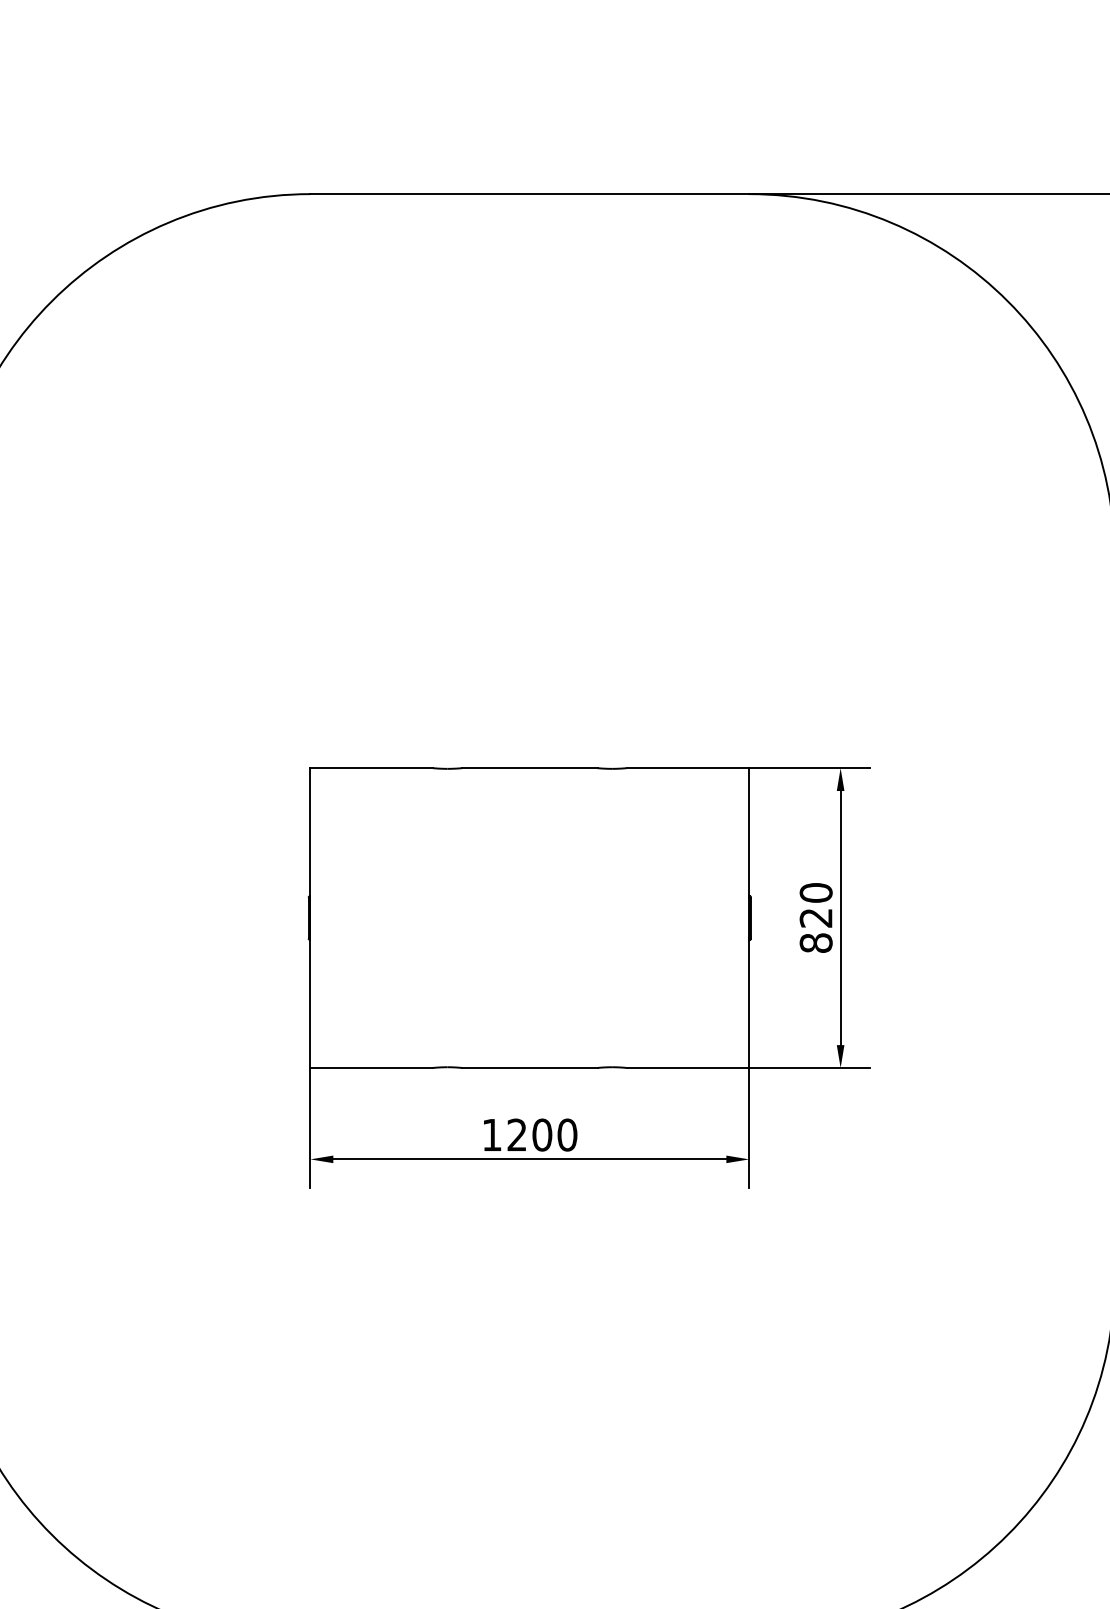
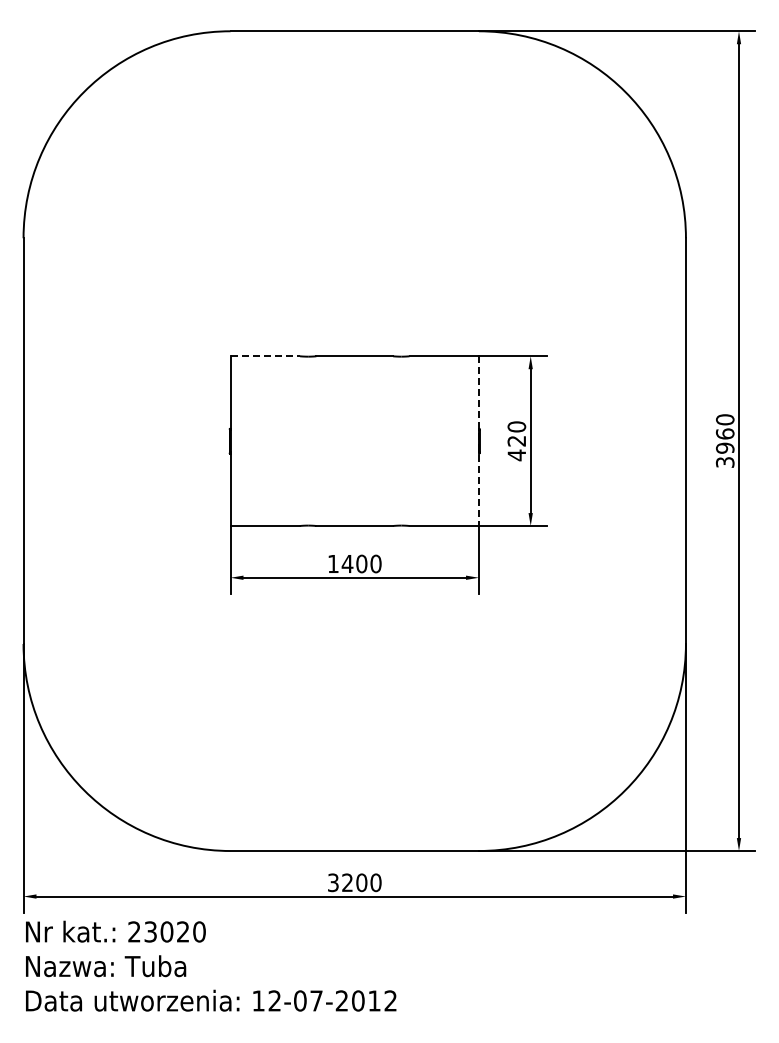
line: (372, 768) -> (265, 356), solid -> dashed
line: (748, 918) -> (478, 441), solid -> dashed
text: (815, 943) -> (516, 455), 820 -> 420
text: (517, 1134) -> (347, 563), 1200 -> 1400

